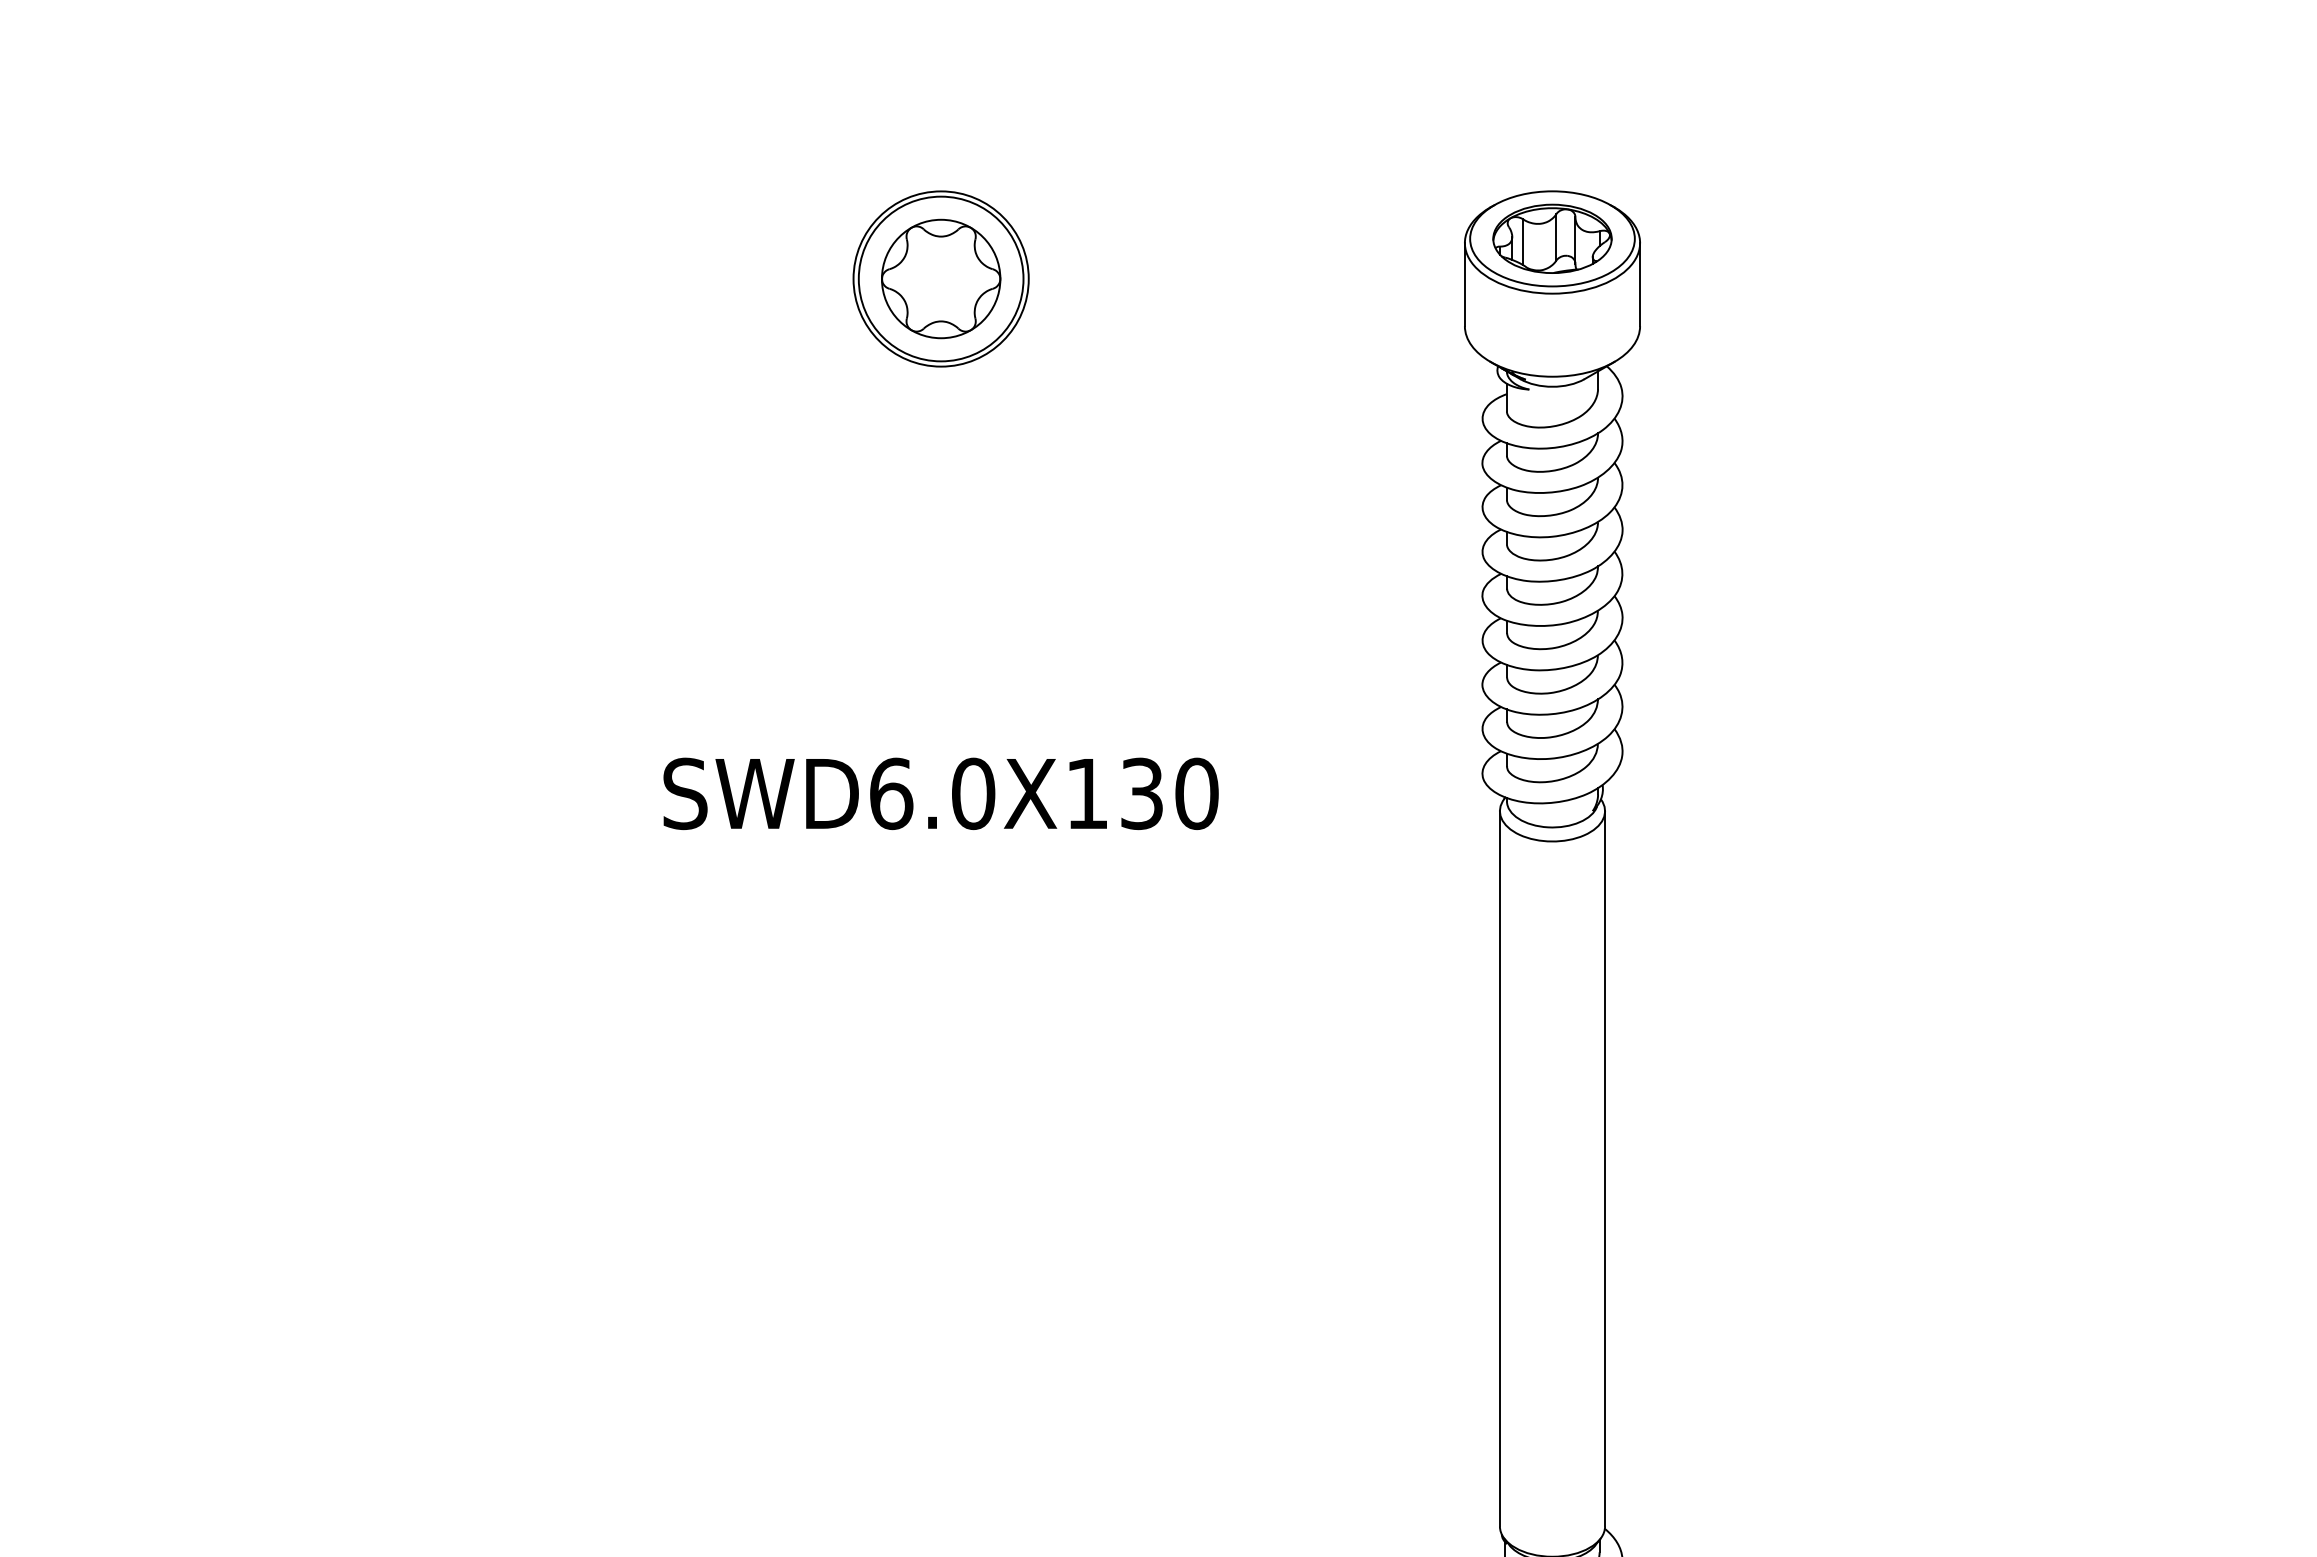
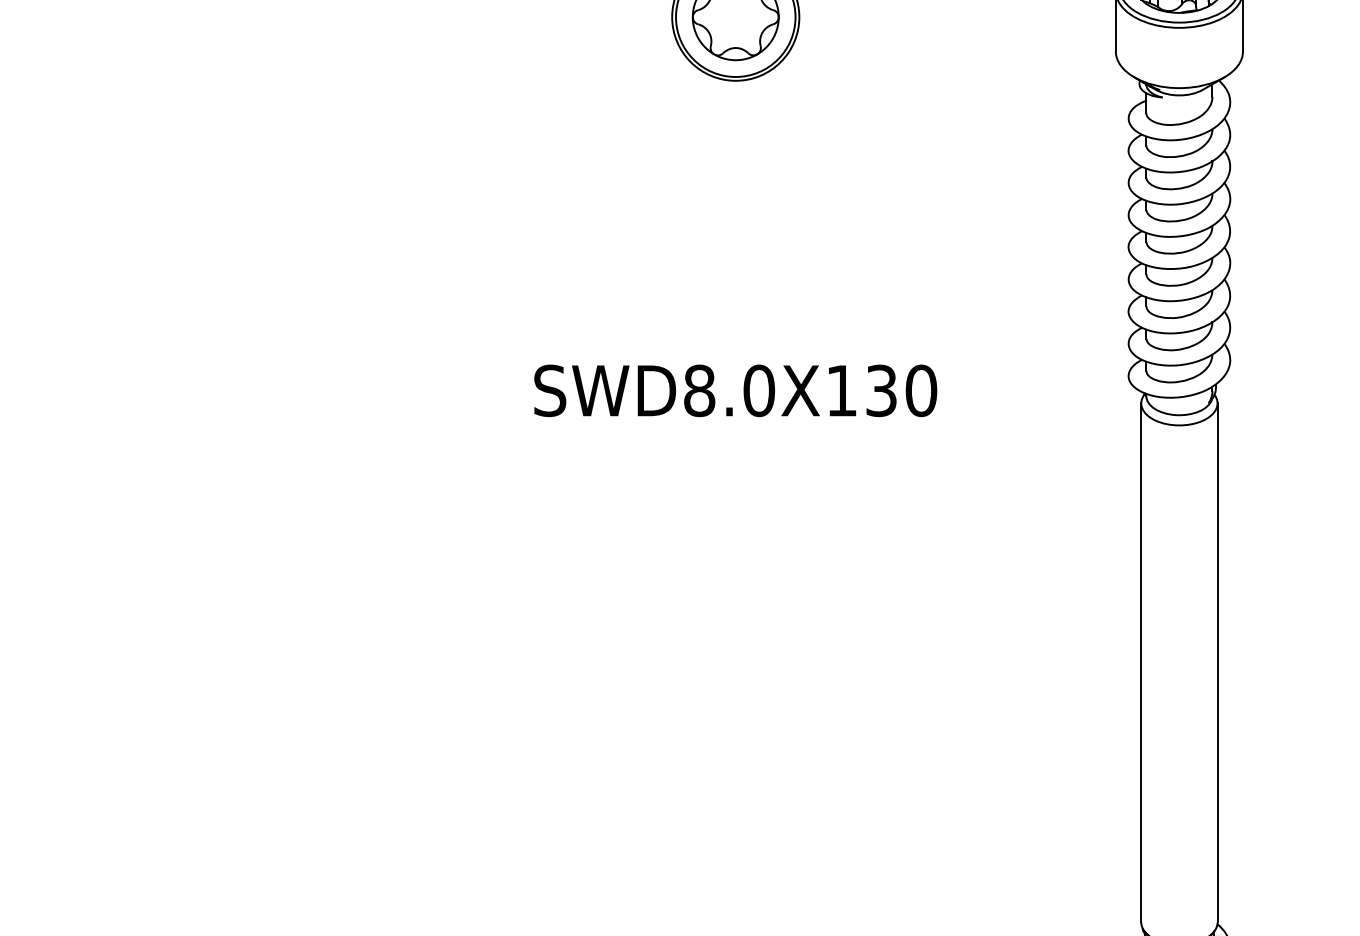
text: (891, 793) -> (699, 390), SWD6.0X130 -> SWD8.0X130

